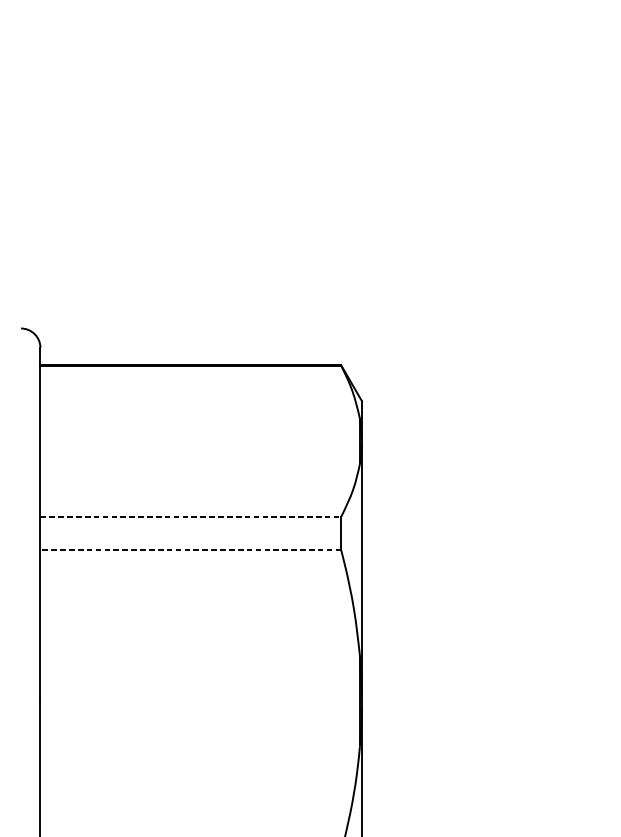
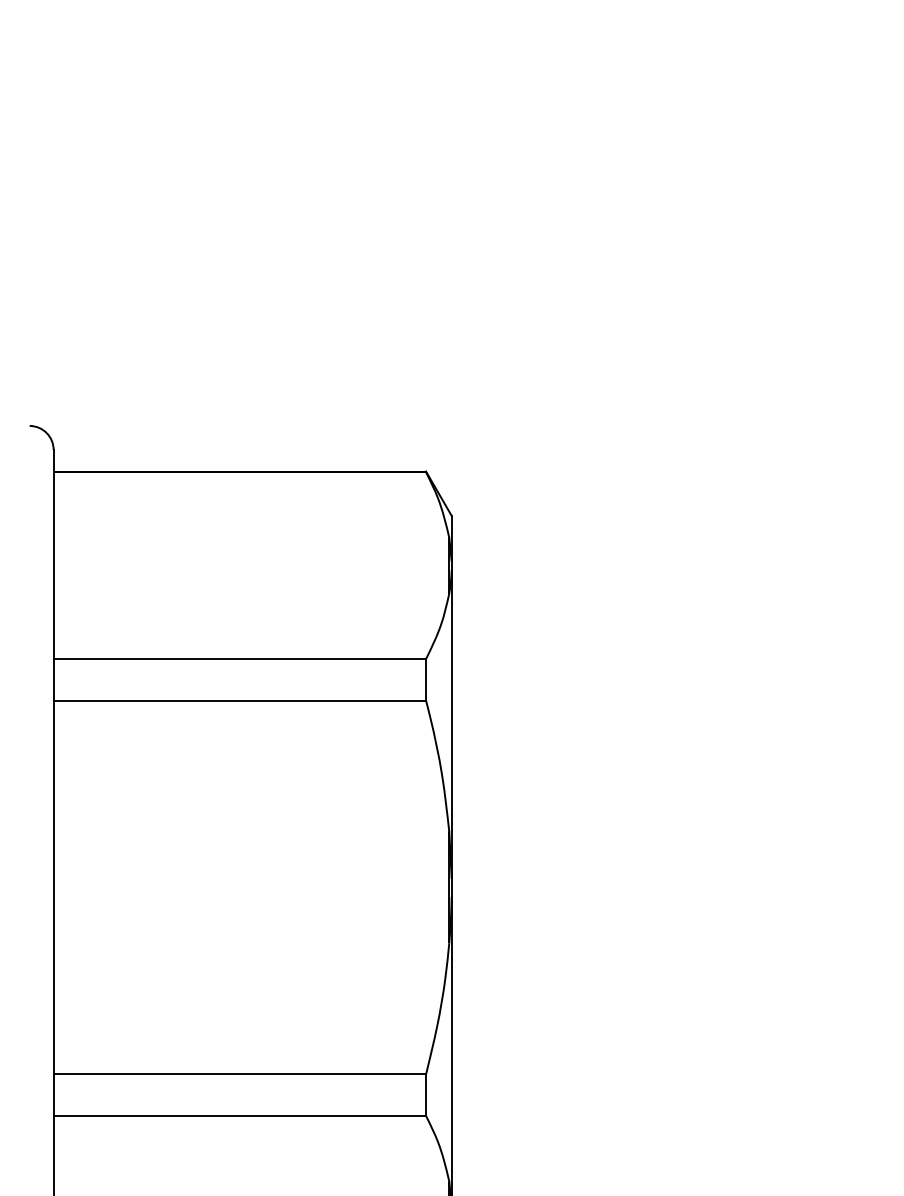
line: (191, 517) -> (240, 659), dashed -> solid
line: (190, 550) -> (239, 700), dashed -> solid

